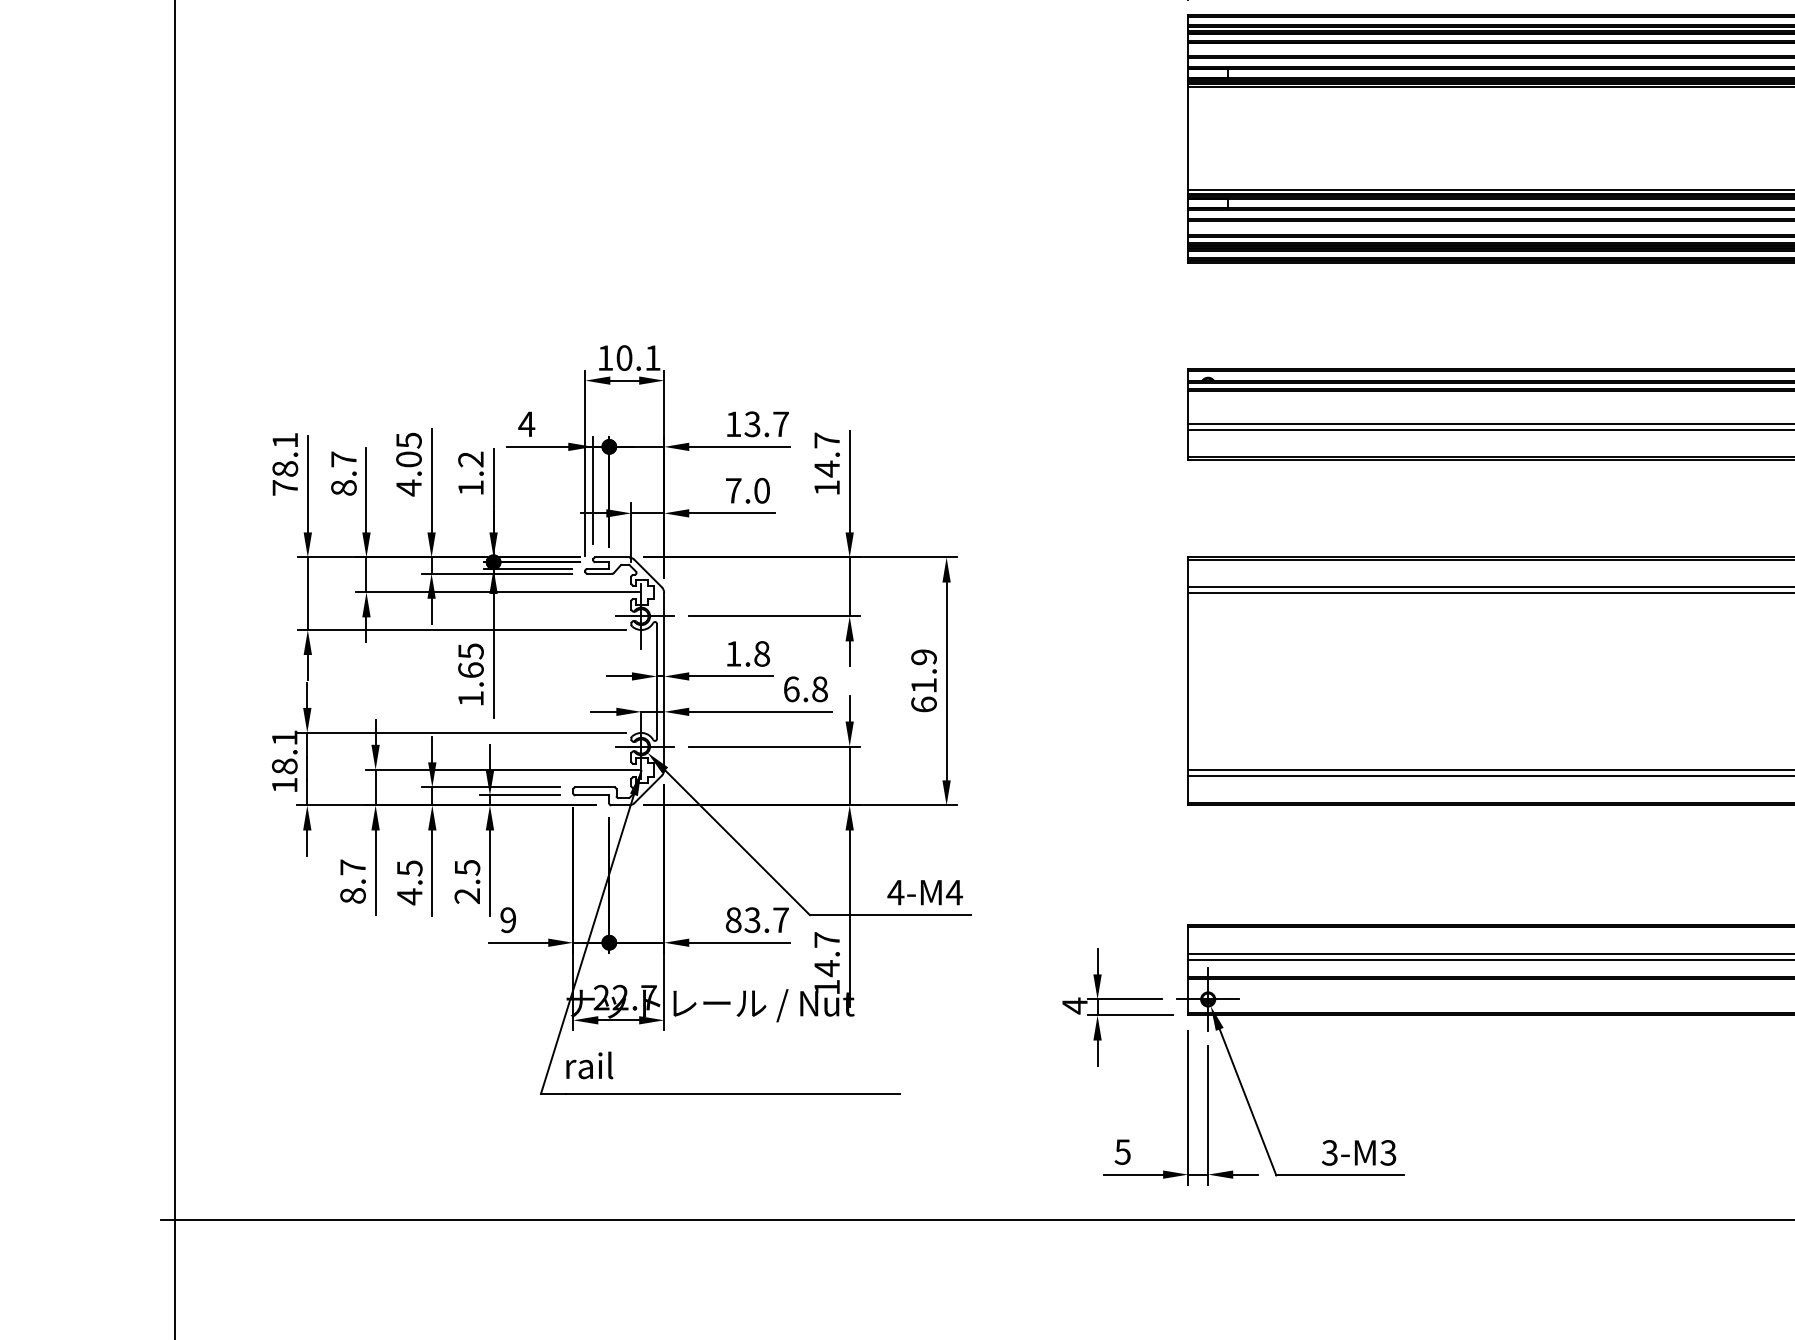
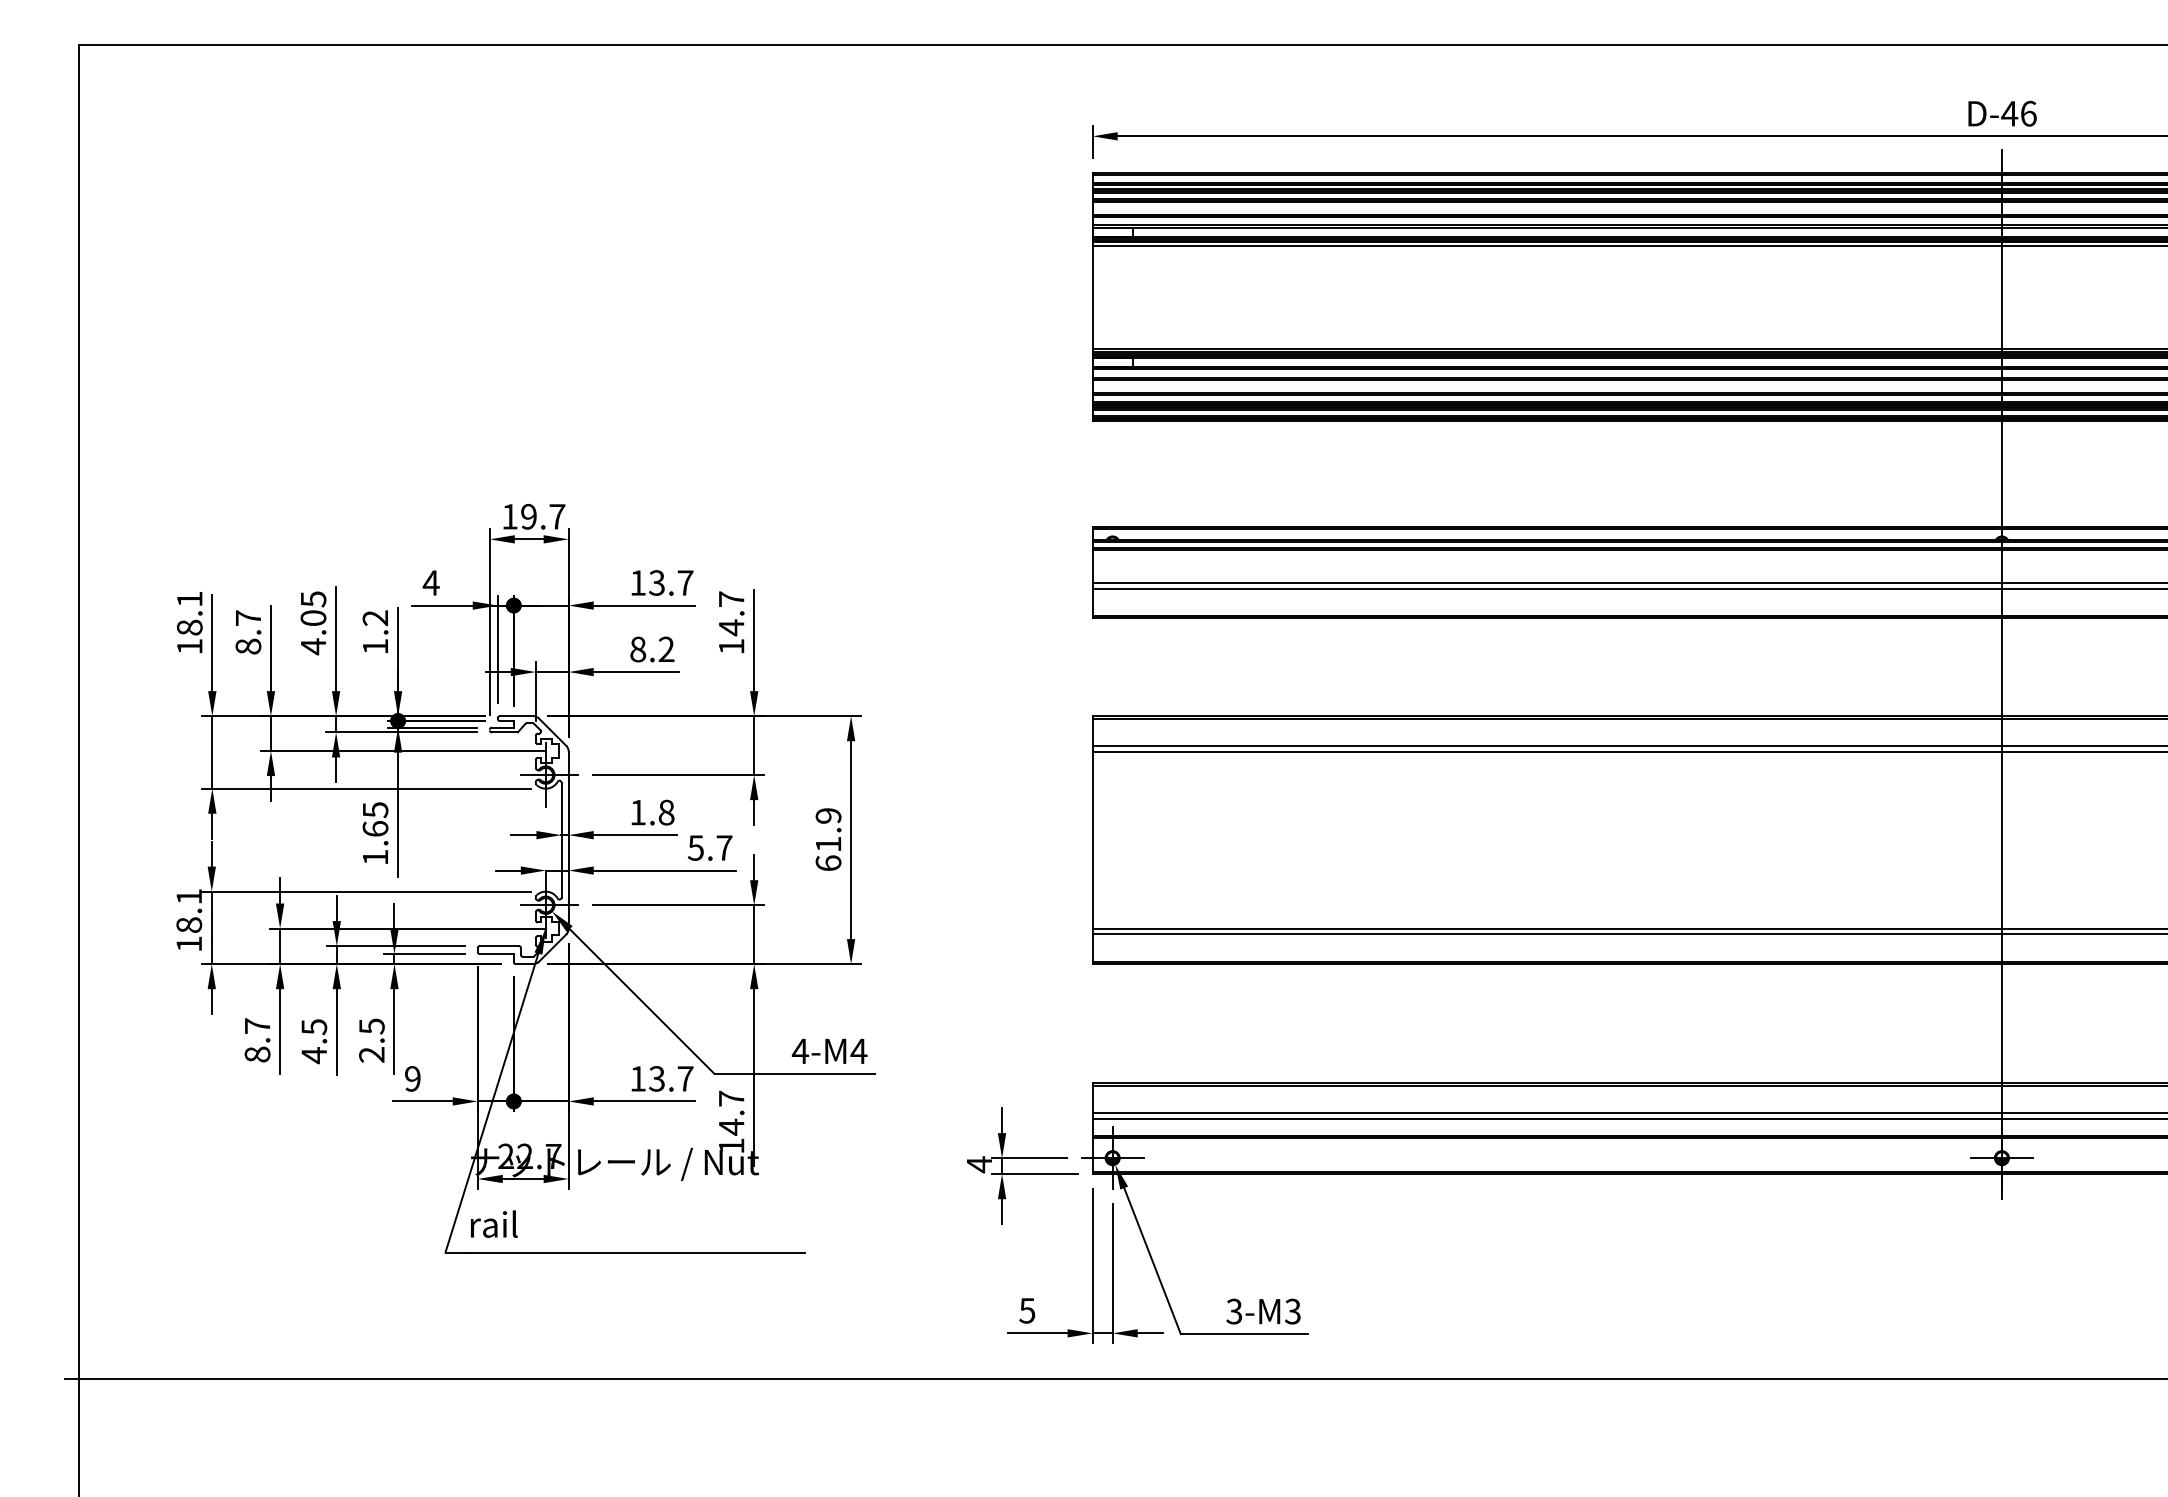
text: (639, 357) -> (543, 516), 10.1 -> 19.7
text: (285, 487) -> (189, 646), 78.1 -> 18.1
text: (748, 490) -> (652, 649), 7.0 -> 8.2
text: (805, 688) -> (709, 847), 6.8 -> 5.7
text: (734, 919) -> (638, 1078), 83.7 -> 13.7

